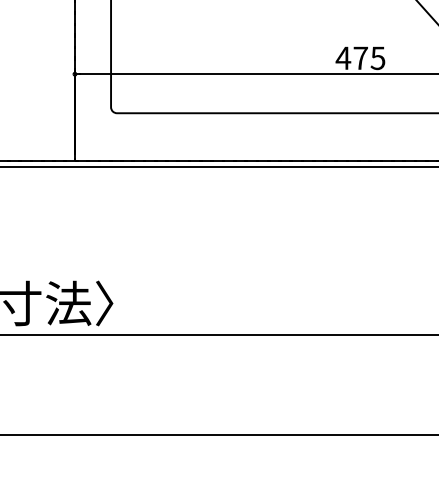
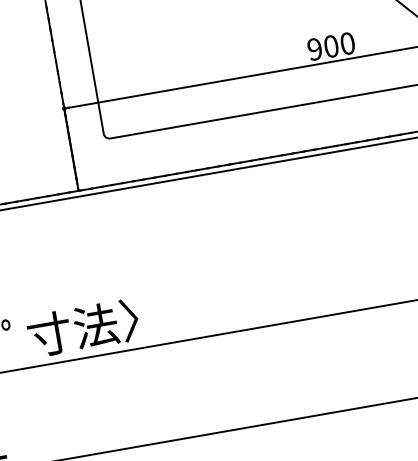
text: (360, 58) -> (331, 46), 475 -> 900

